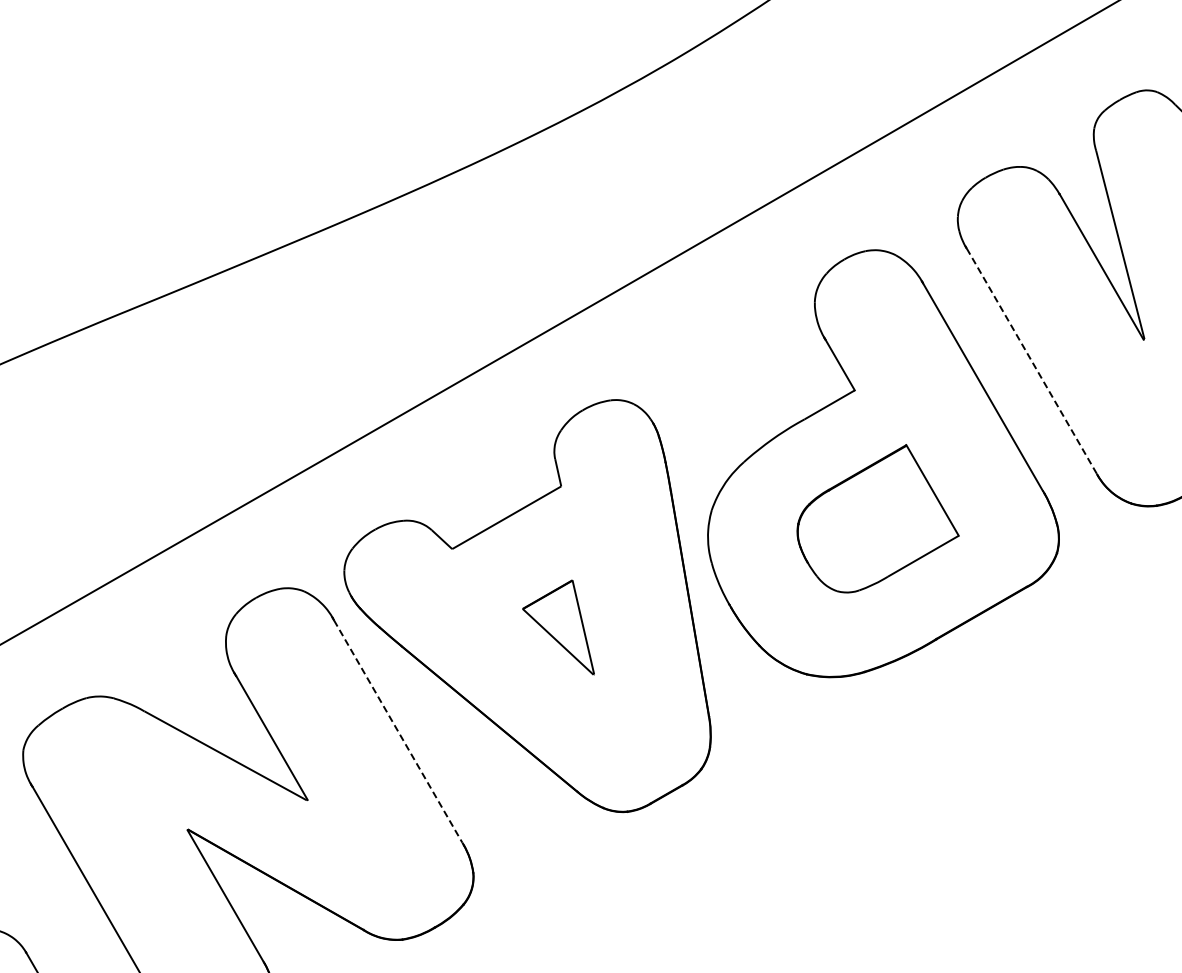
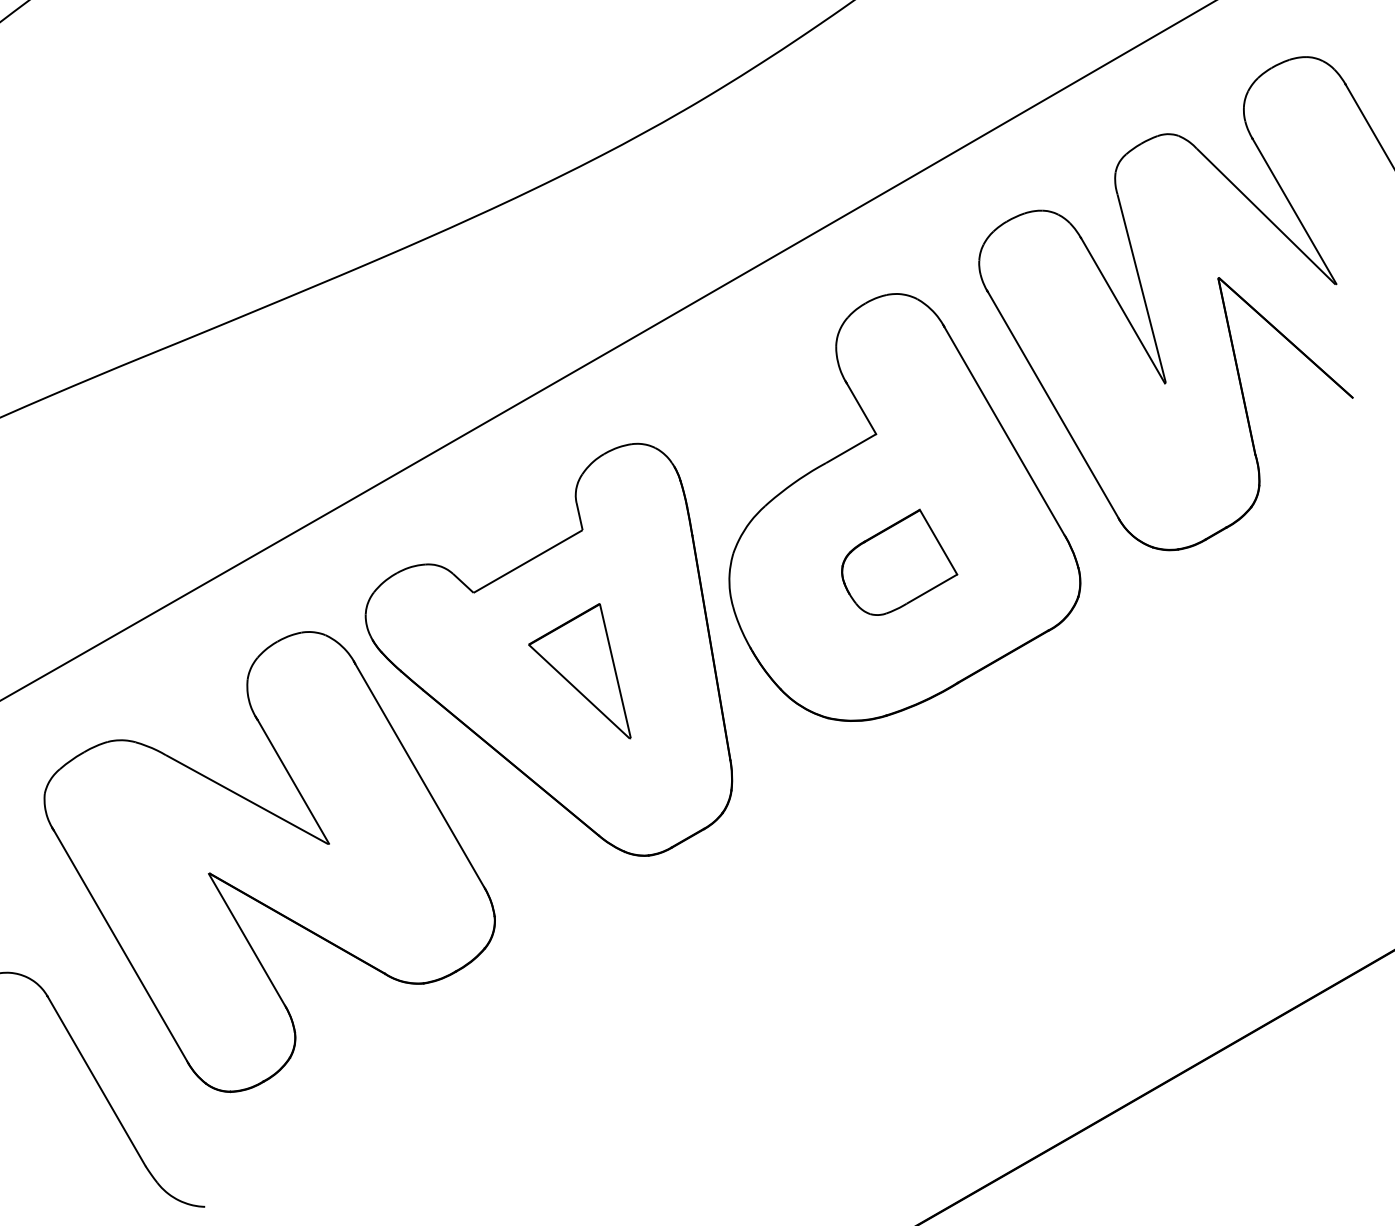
line: (1031, 360) -> (1052, 404), dashed -> solid
part: (878, 517) -> (899, 561), size x0.71
part: (558, 627) -> (579, 671), size x1.43
line: (398, 731) -> (419, 775), dashed -> solid

